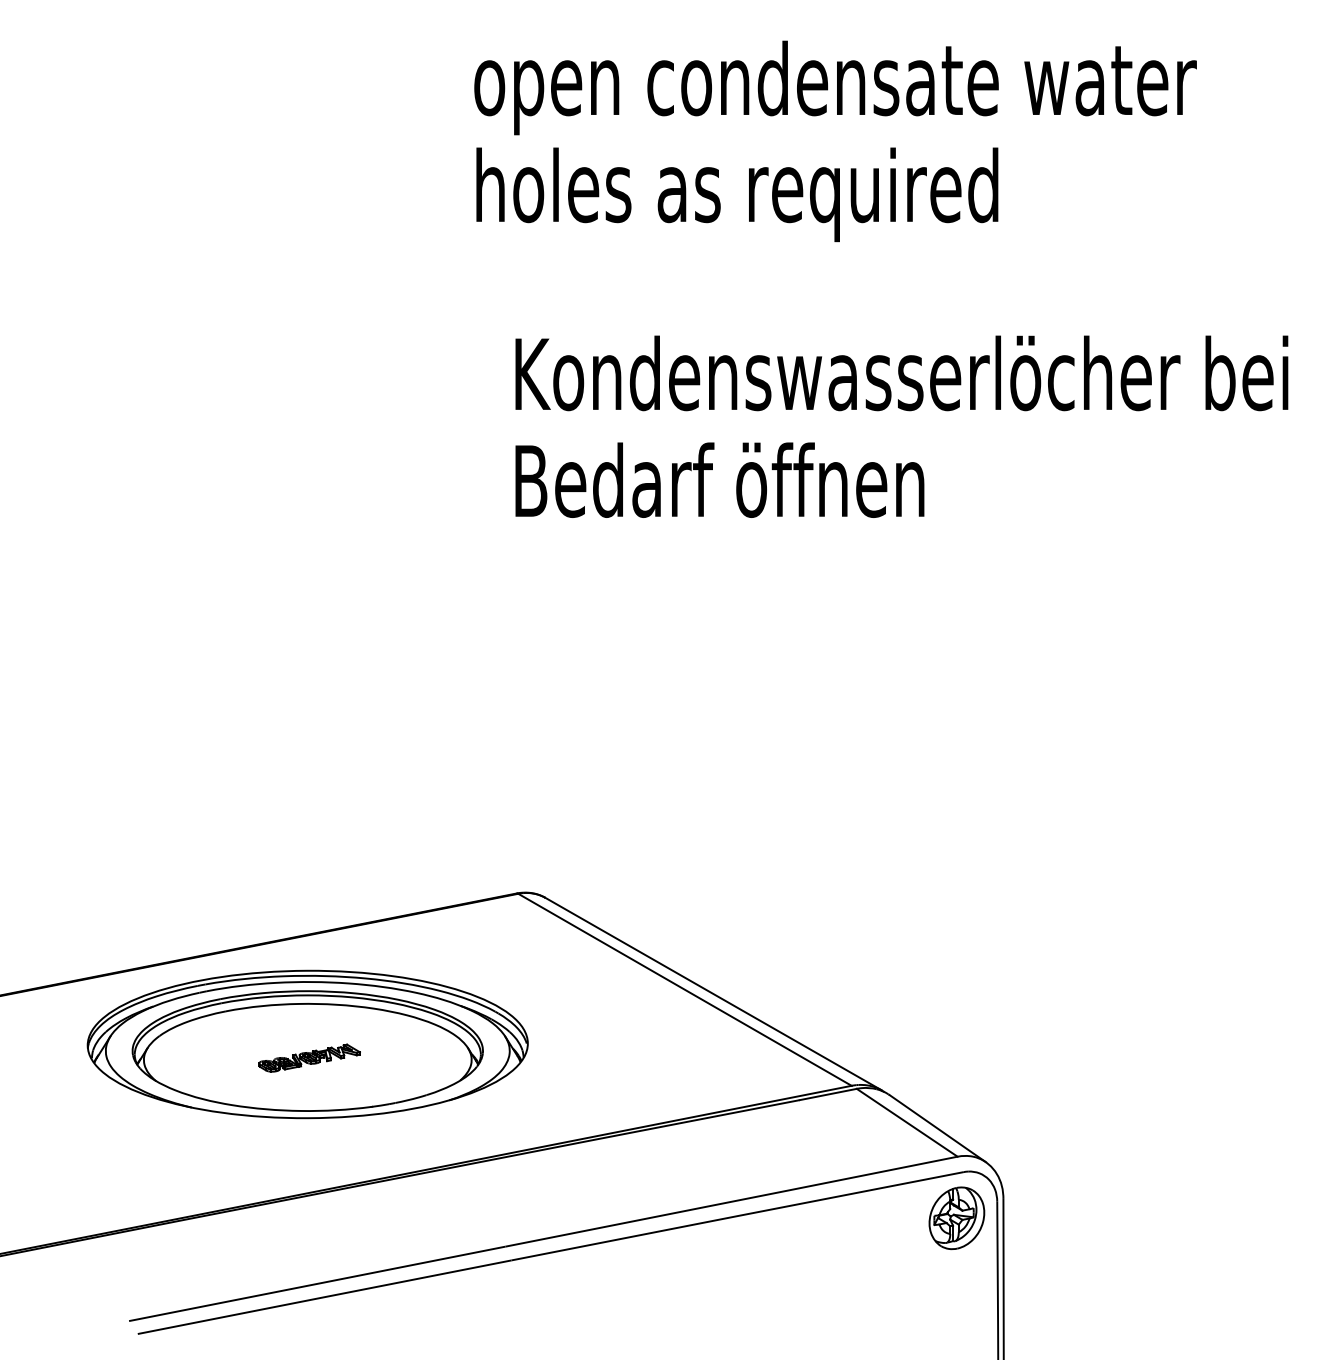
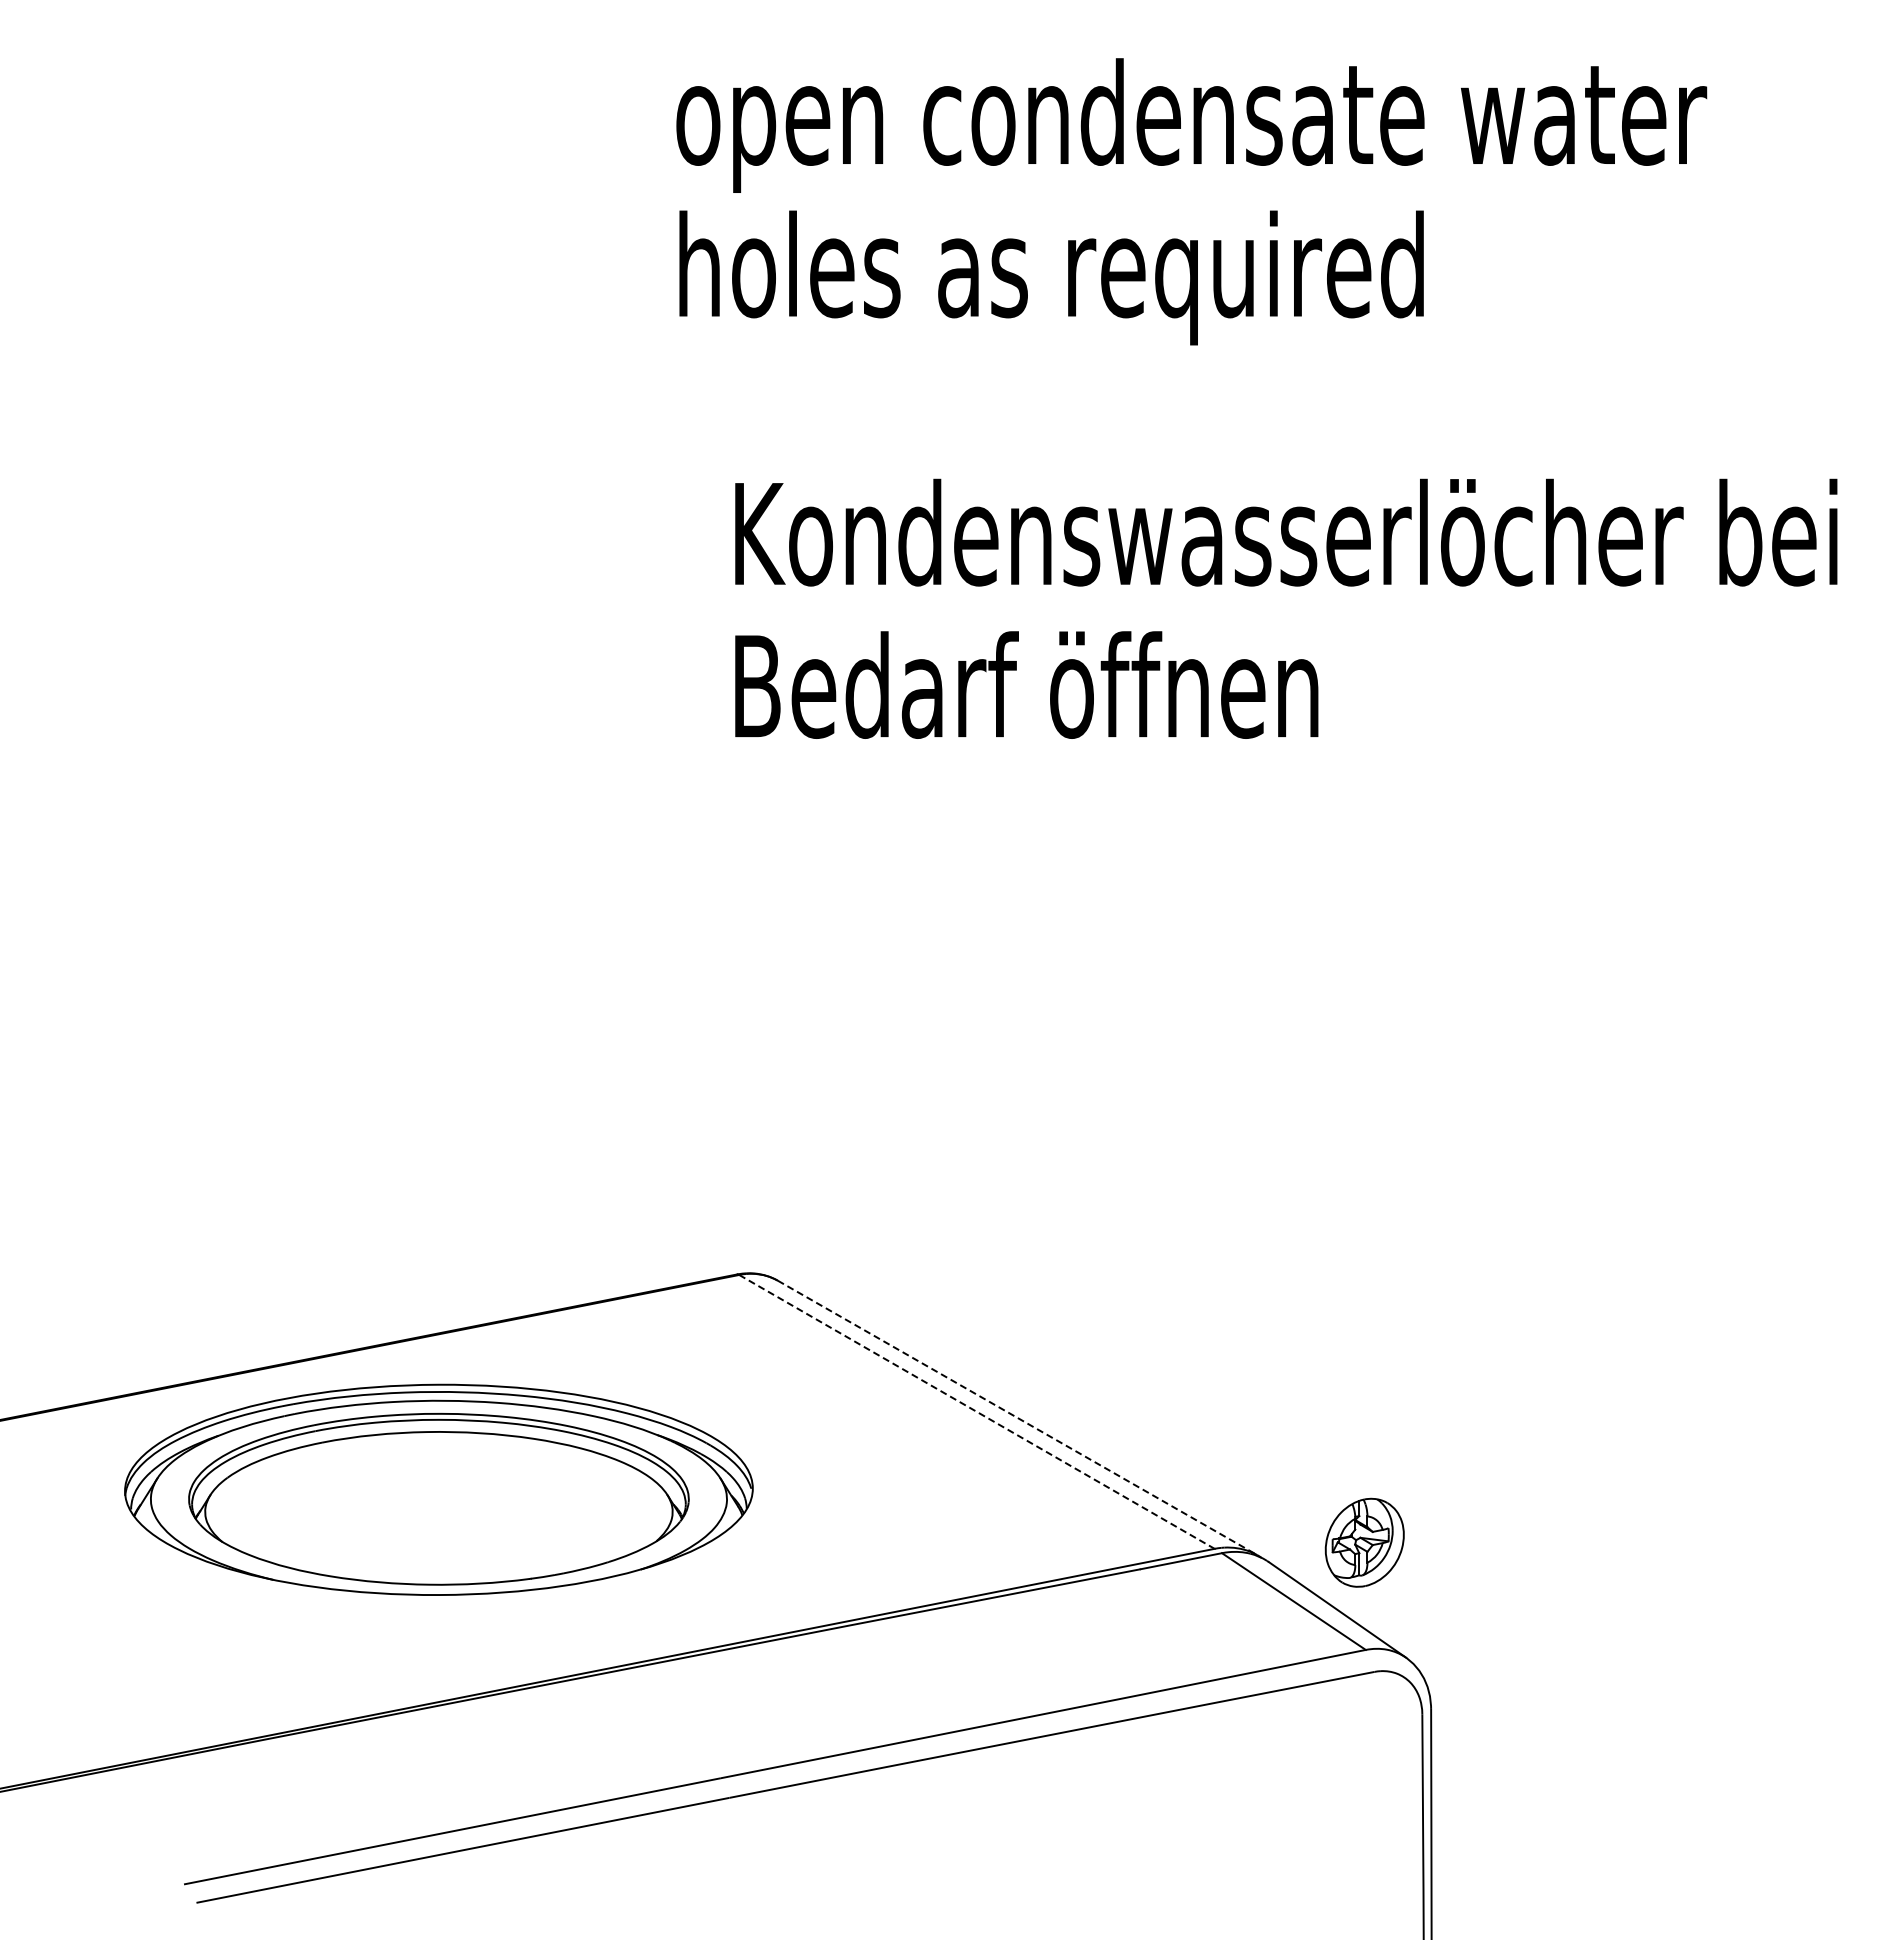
line: (685, 990) -> (977, 1412), solid -> dashed
line: (714, 994) -> (1018, 1418), solid -> dashed
part: (309, 1058) -> (441, 1509), removed
part: (956, 1218) -> (1364, 1542), moved

